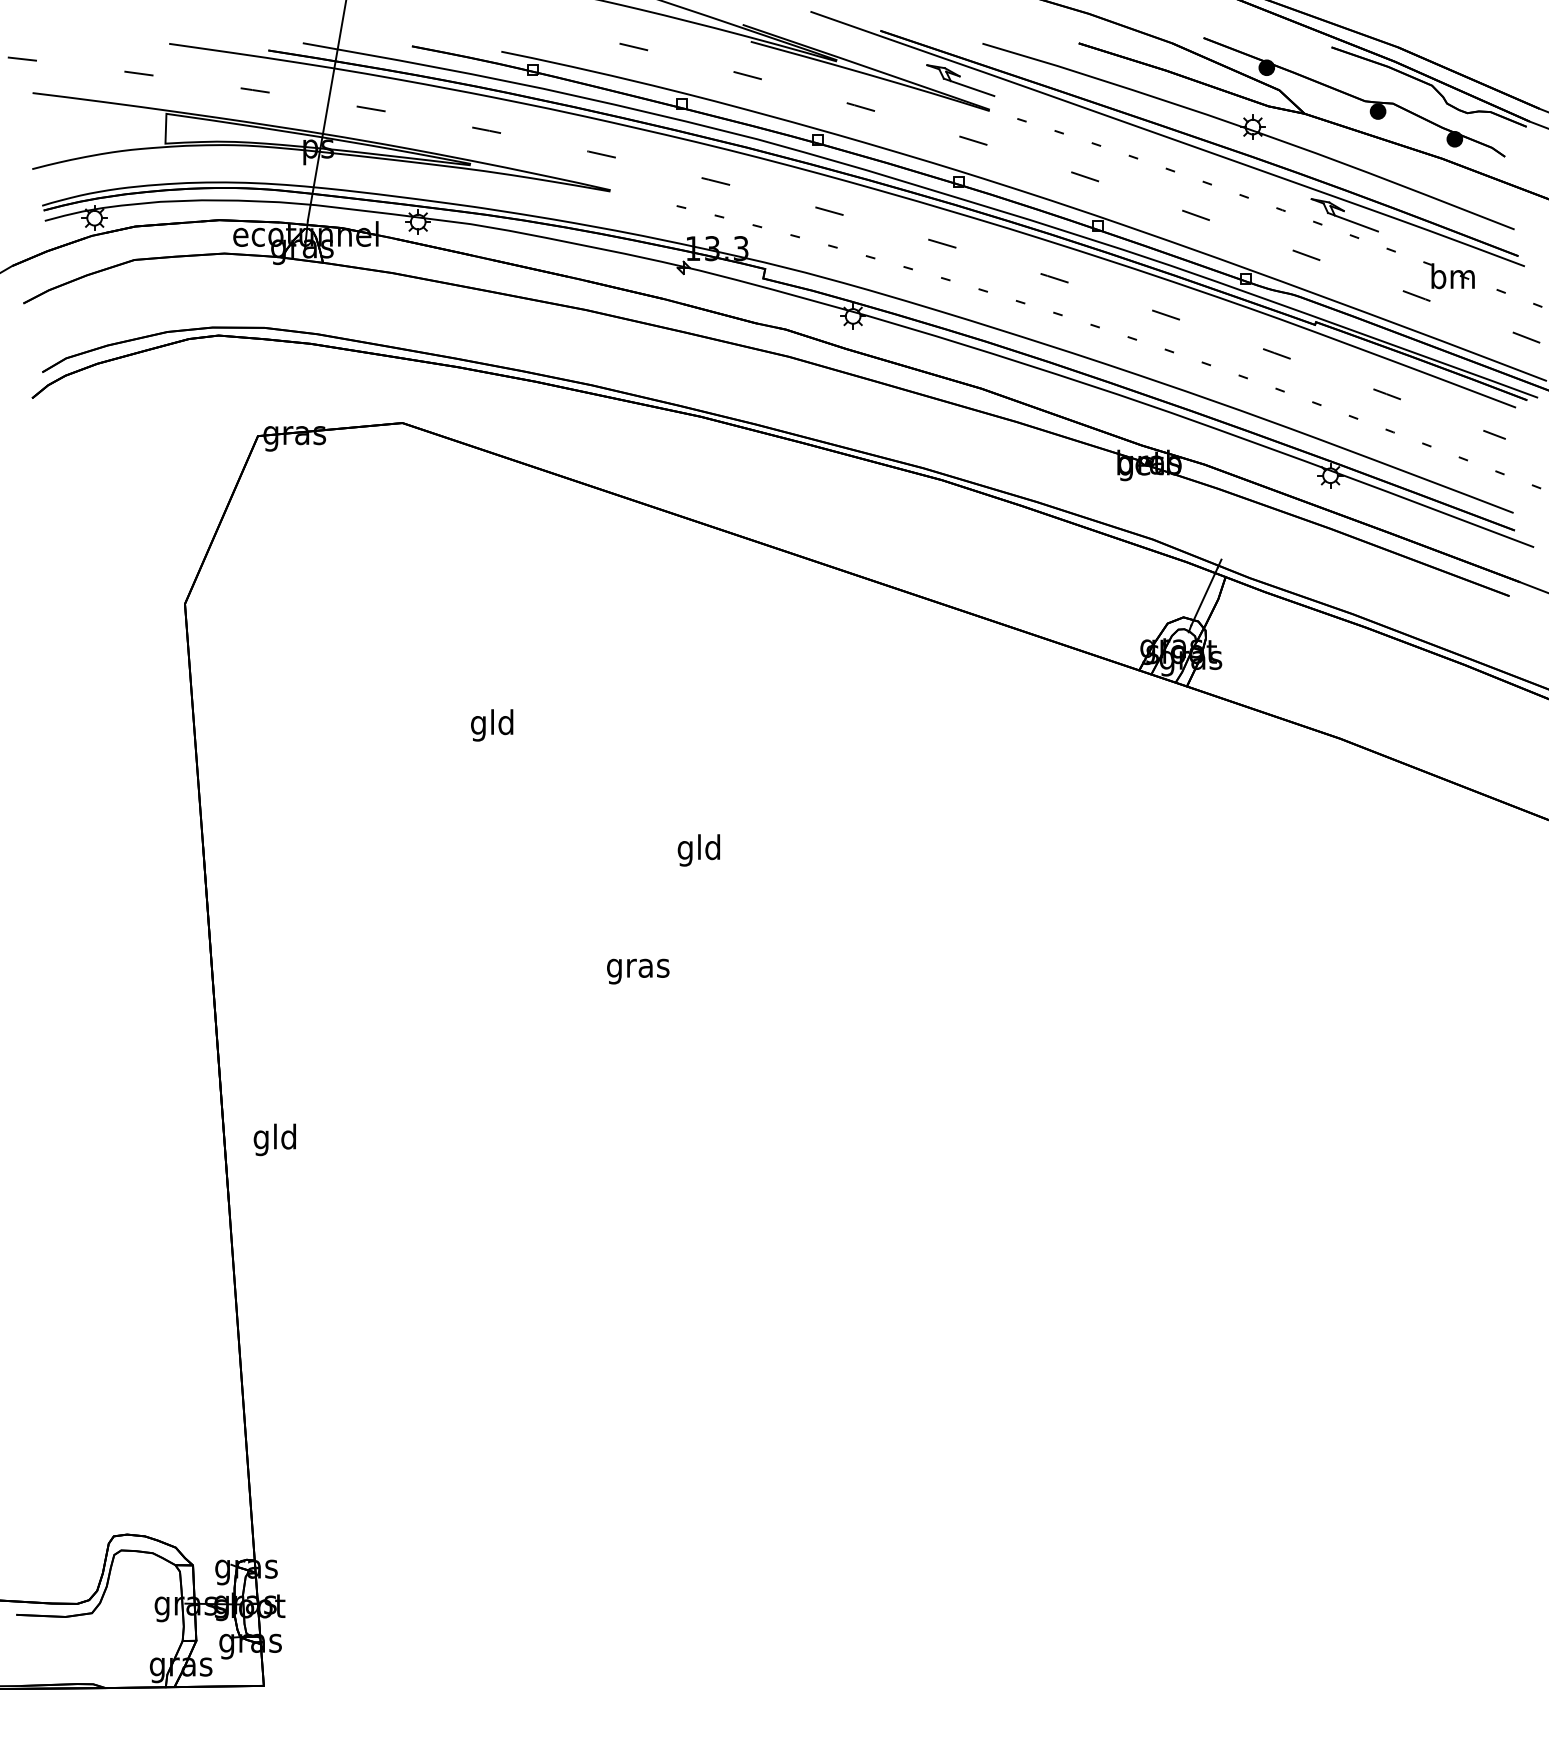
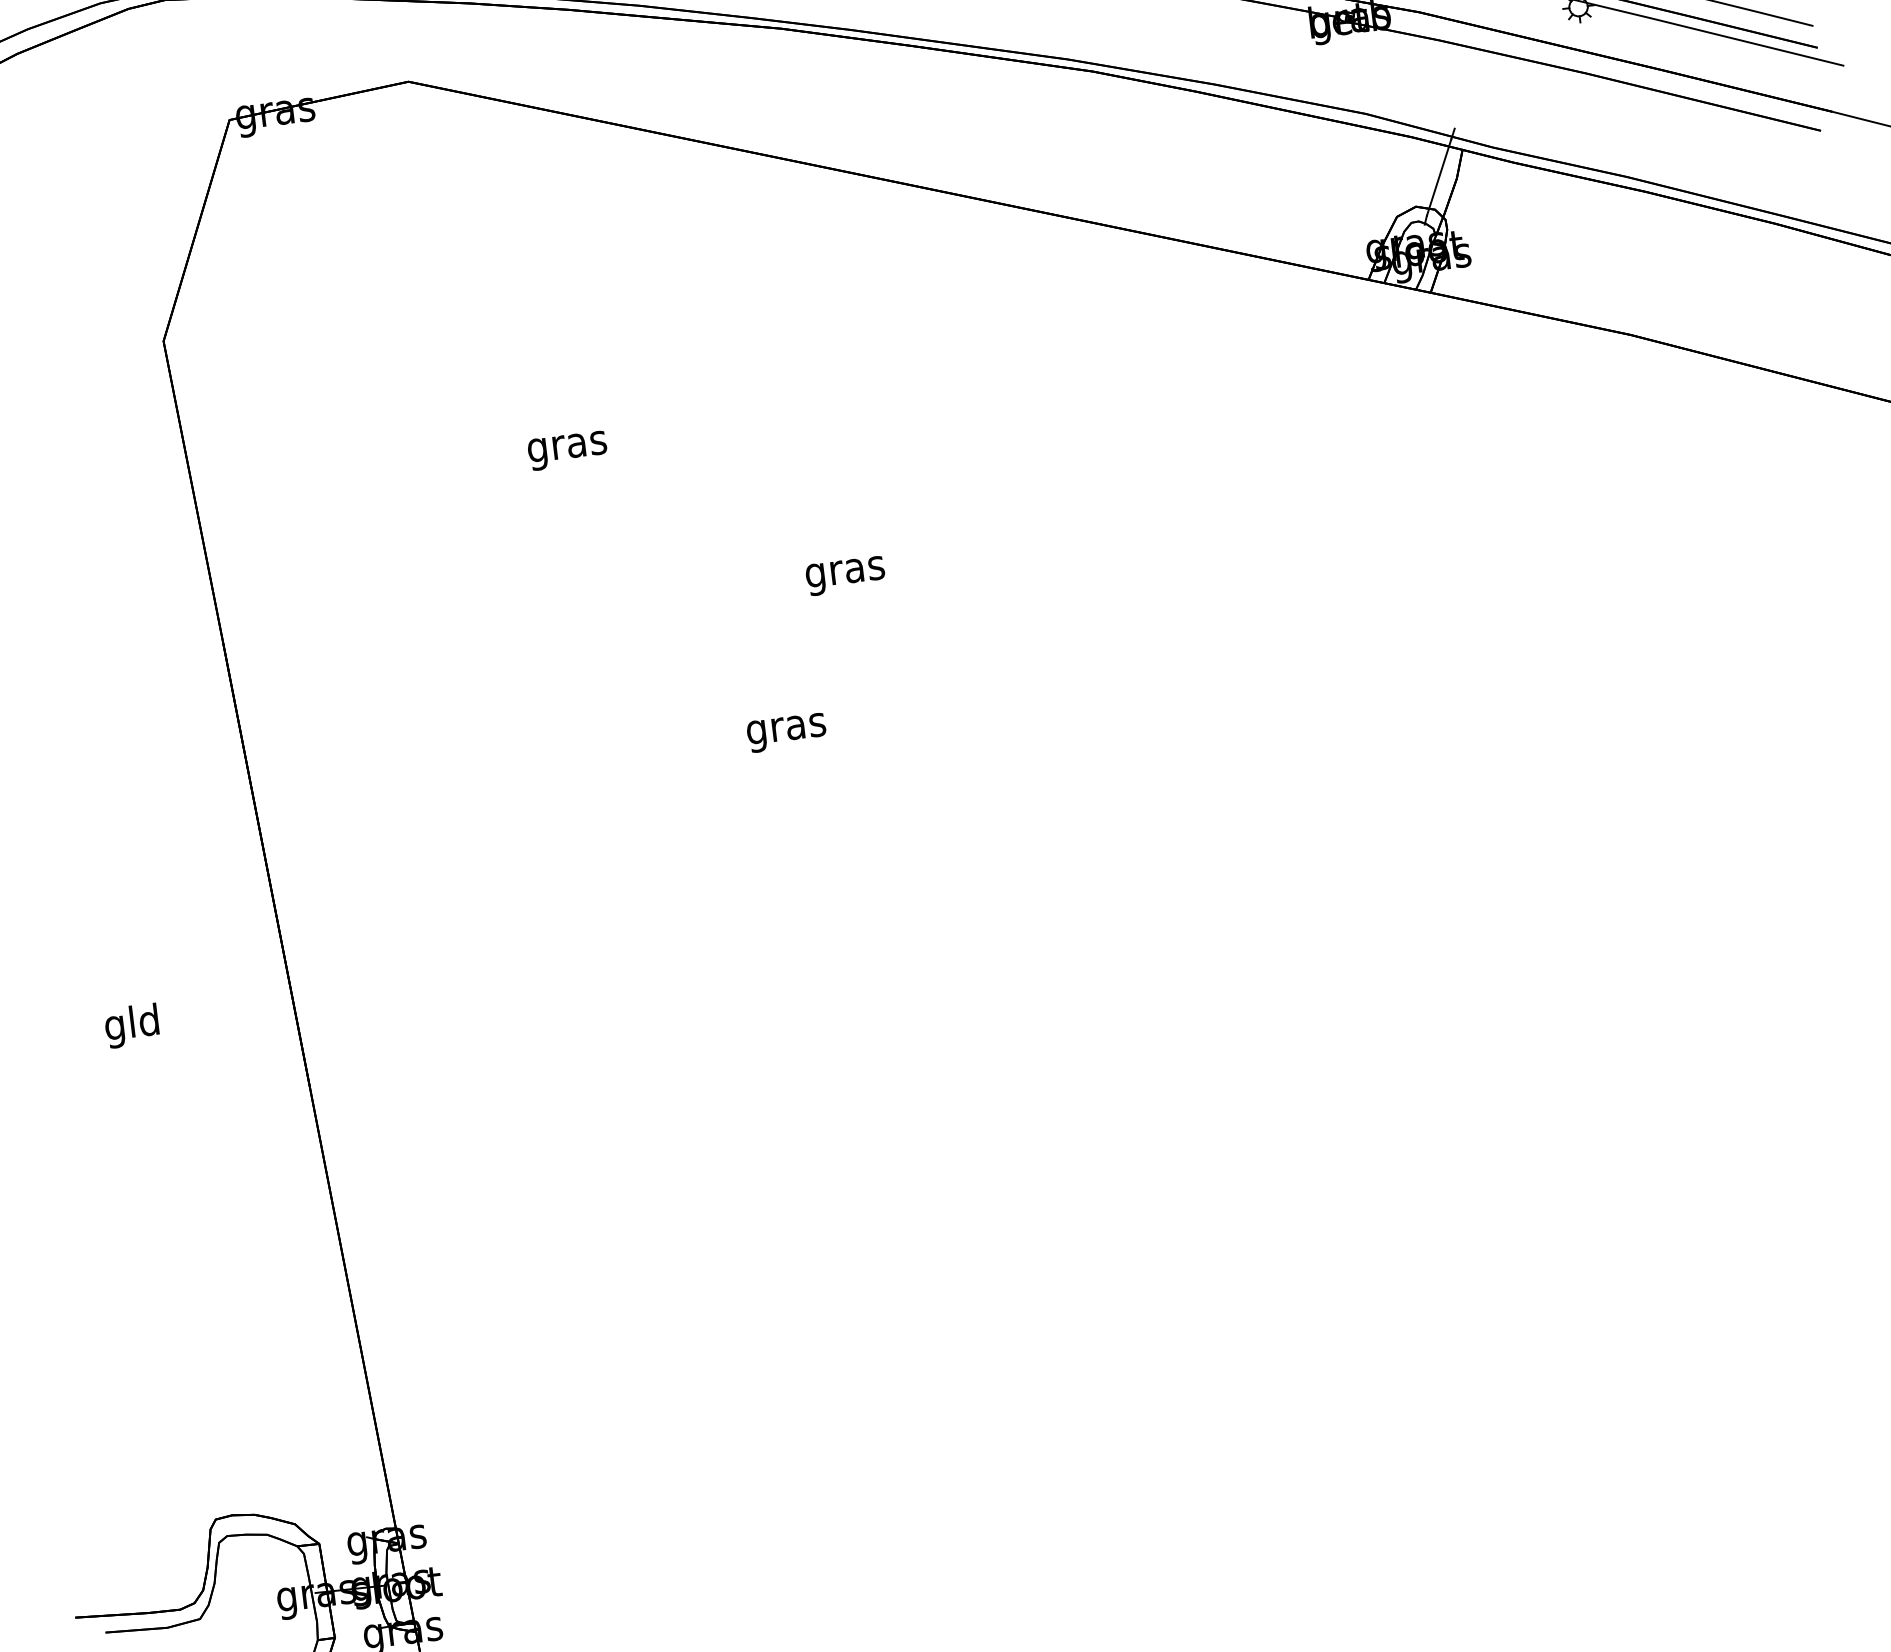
text: (492, 725) -> (567, 446), gld -> gras
text: (699, 850) -> (845, 571), gld -> gras
text: (274, 1139) -> (131, 1025), moved

